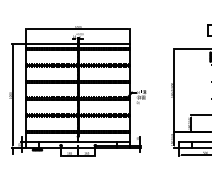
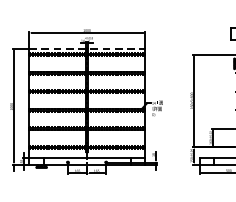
line: (78, 43) -> (87, 48), solid -> dashed

